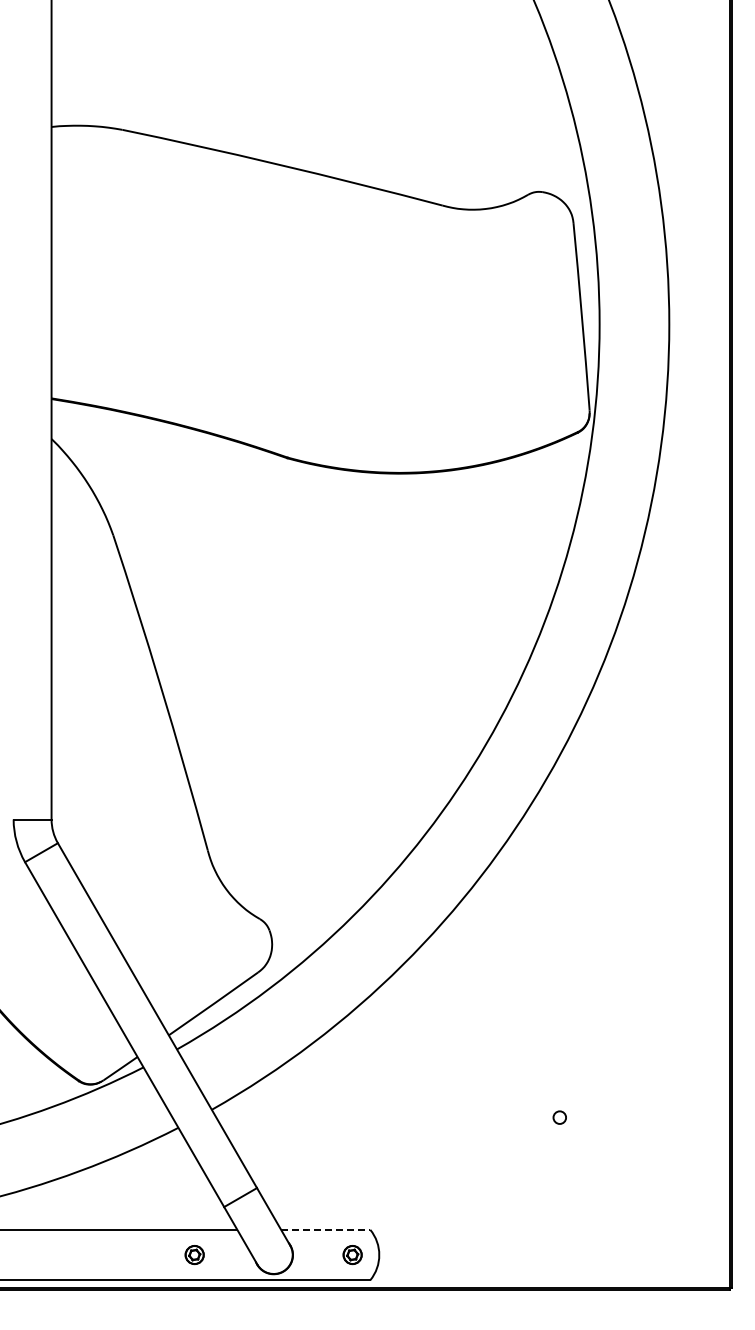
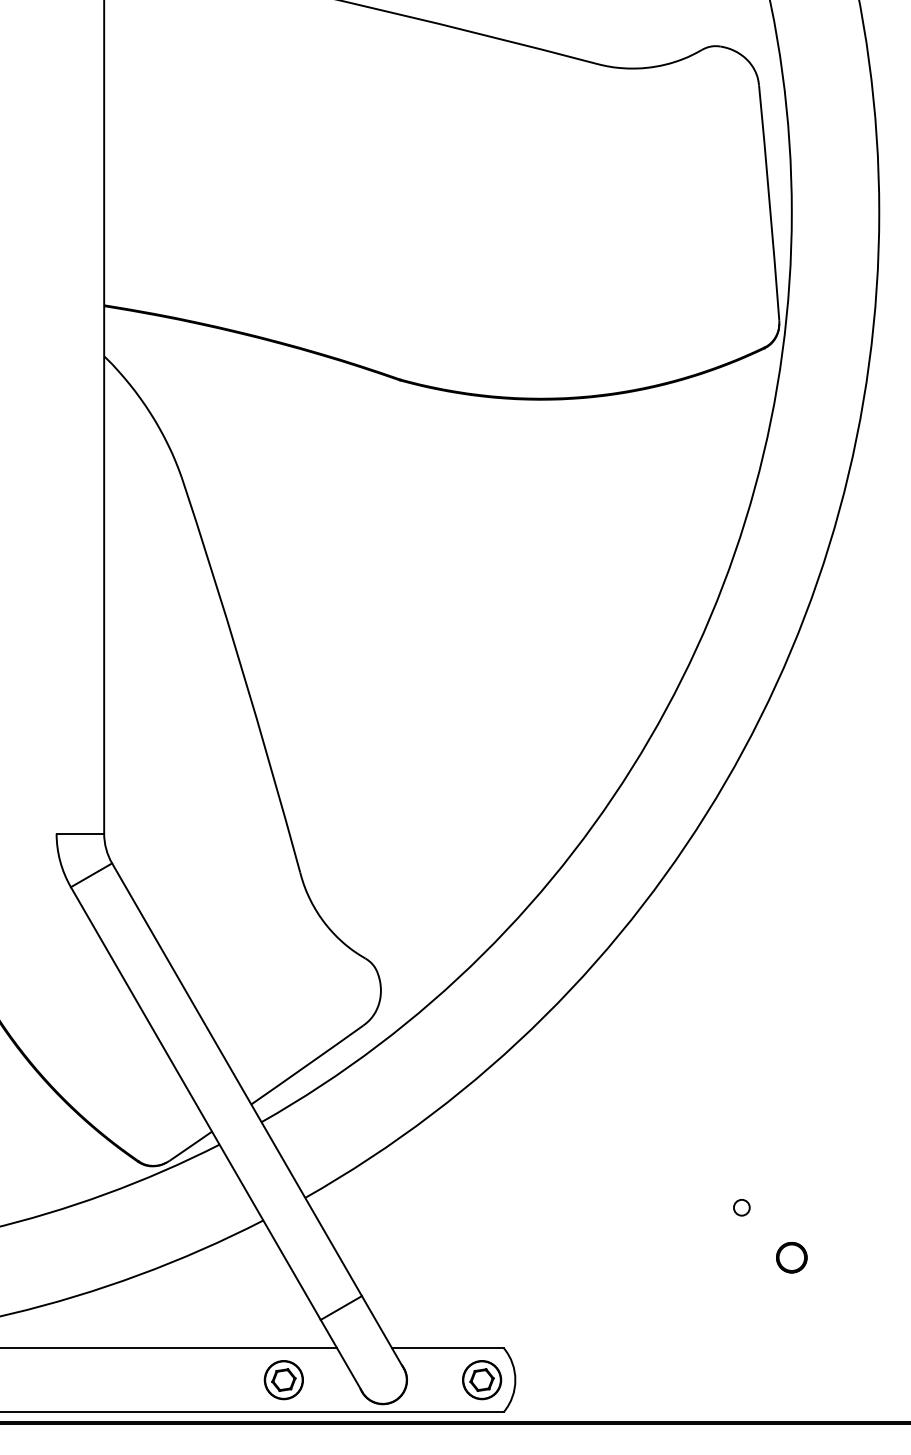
part: (599, 1157) -> (791, 1257), added
line: (325, 1229) -> (447, 1348), dashed -> solid
part: (194, 1254) -> (283, 1379), size x1.67
part: (352, 1254) -> (481, 1379), size x1.67

